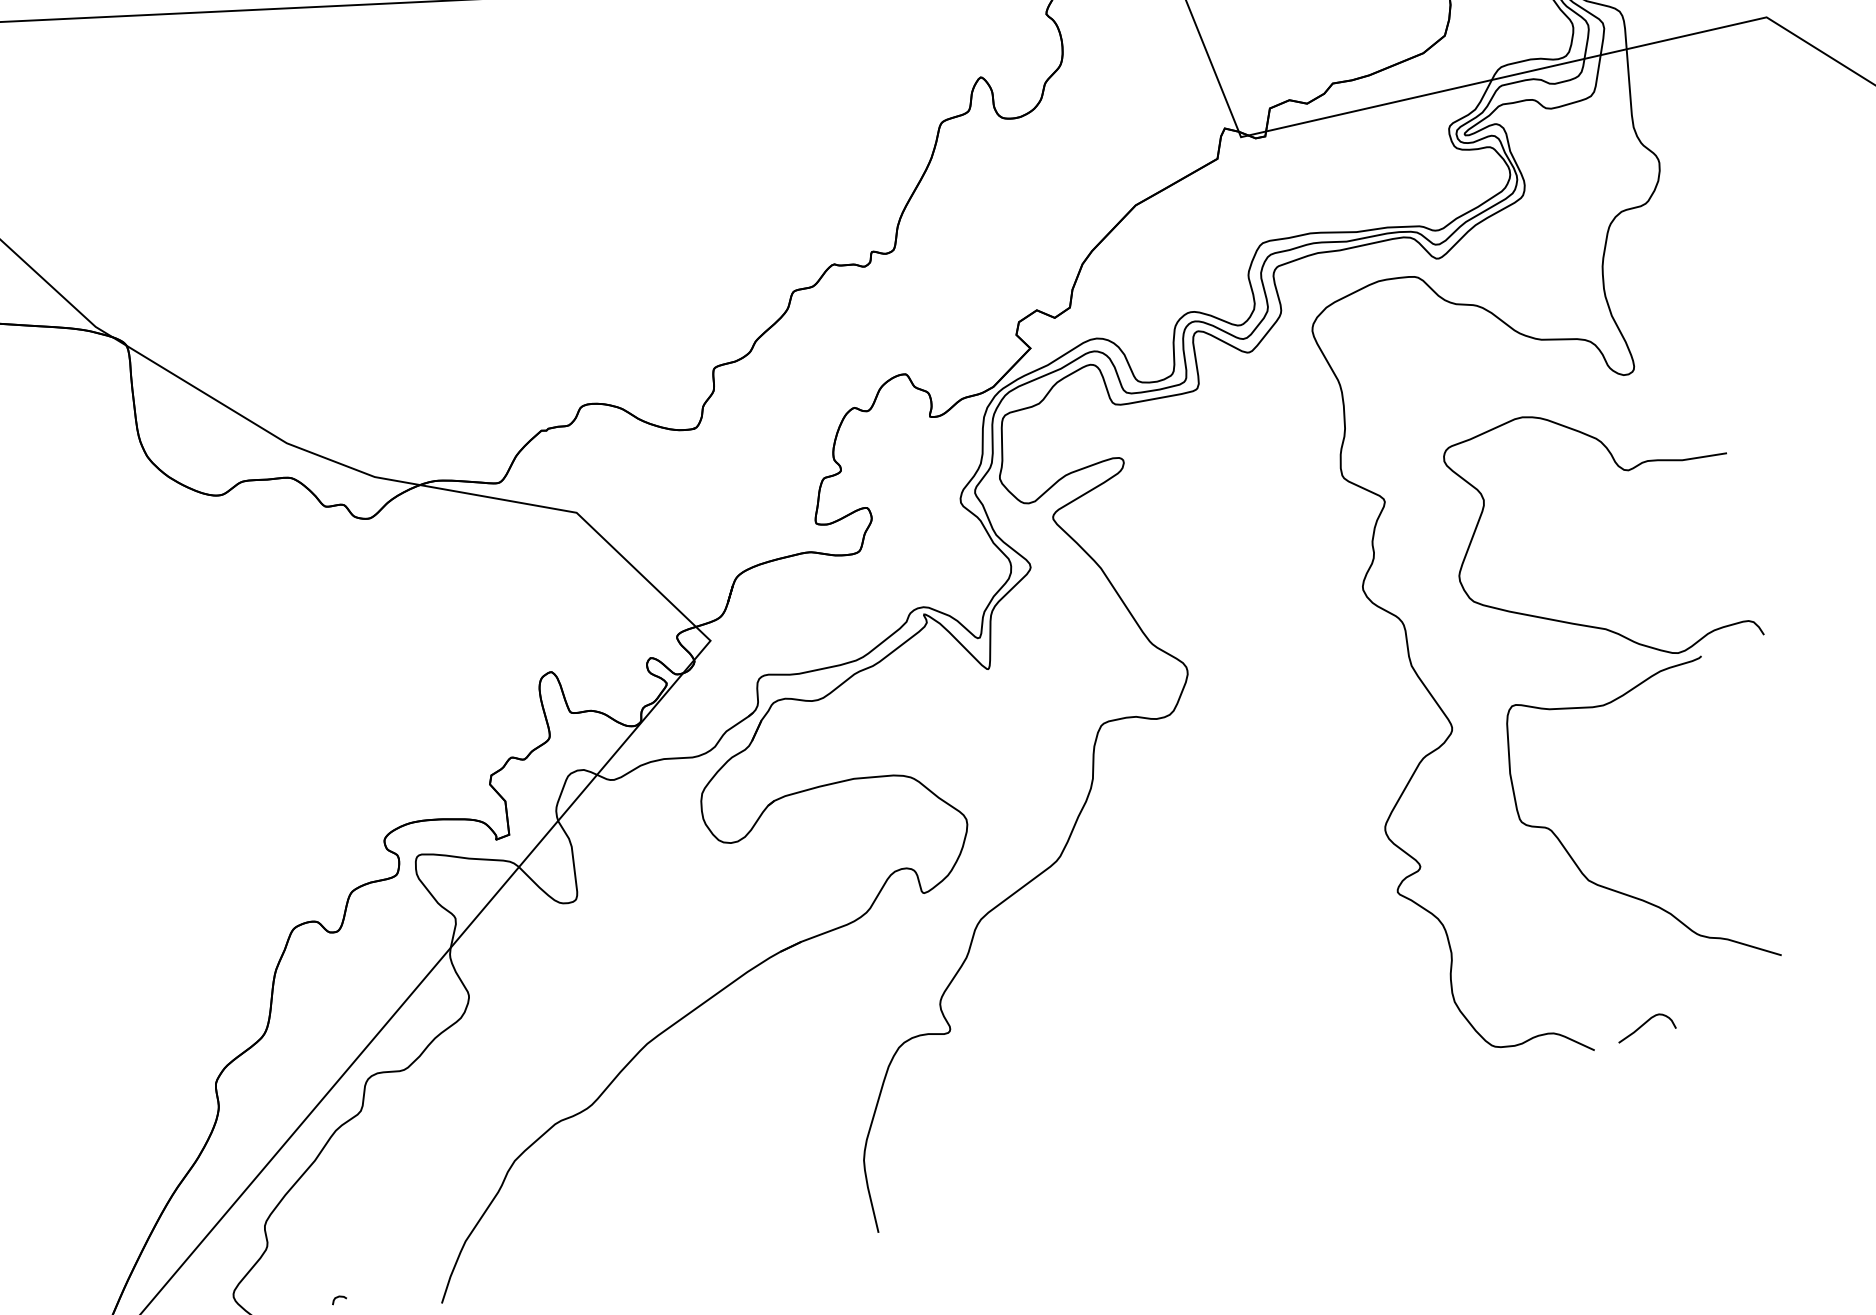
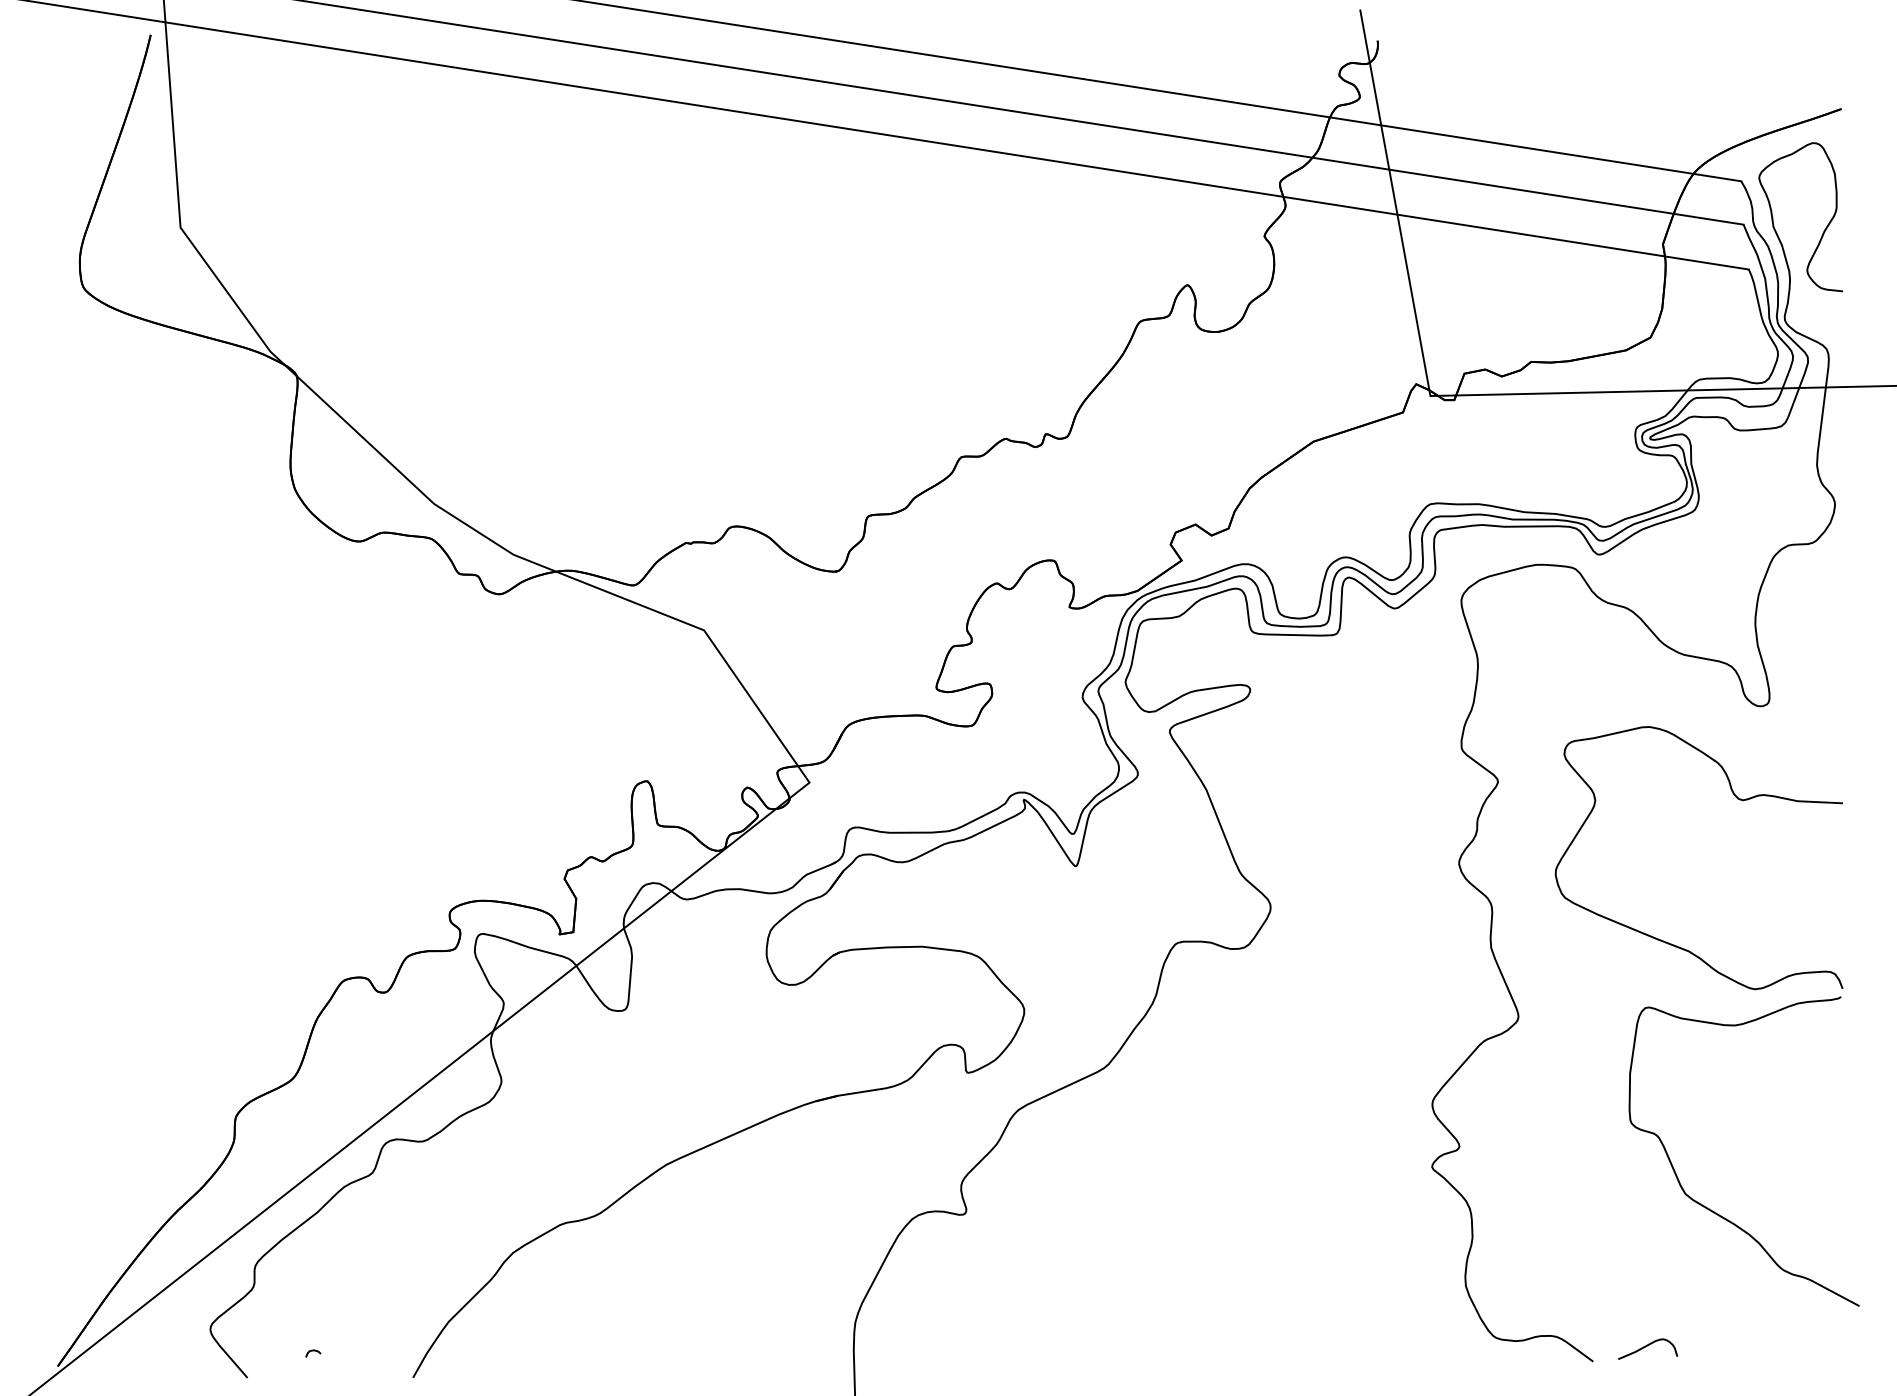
curve: (1617, 890) -> (1711, 1209), moved

